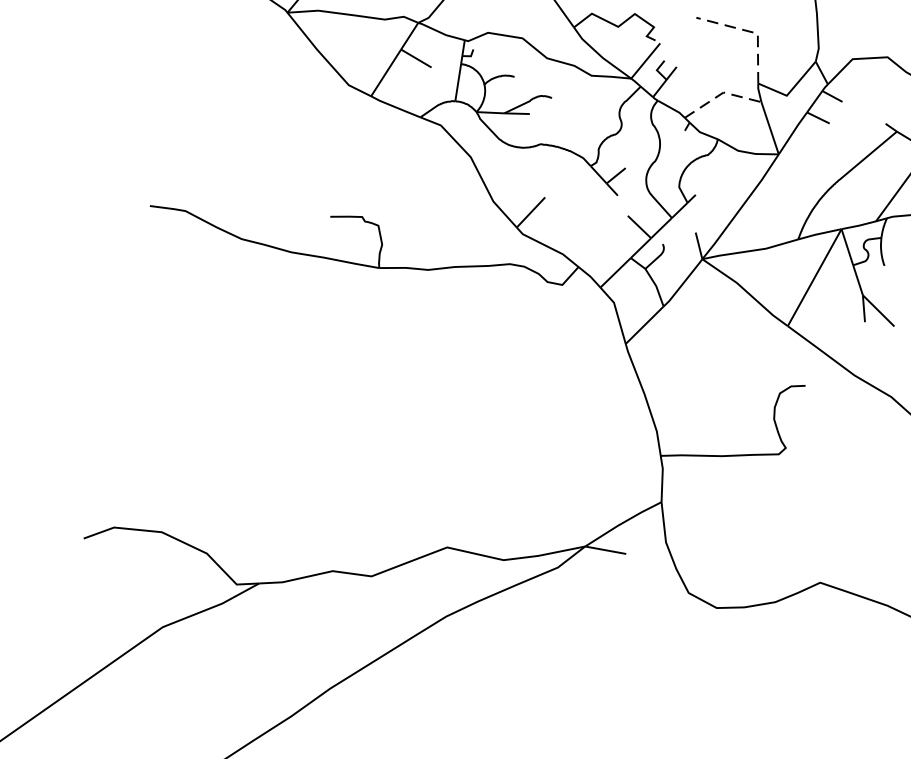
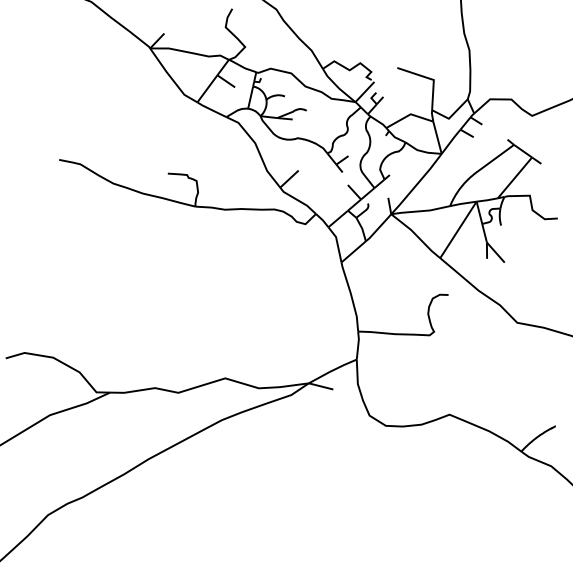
line: (752, 31) -> (430, 78), dashed -> solid
line: (721, 94) -> (409, 115), dashed -> solid

